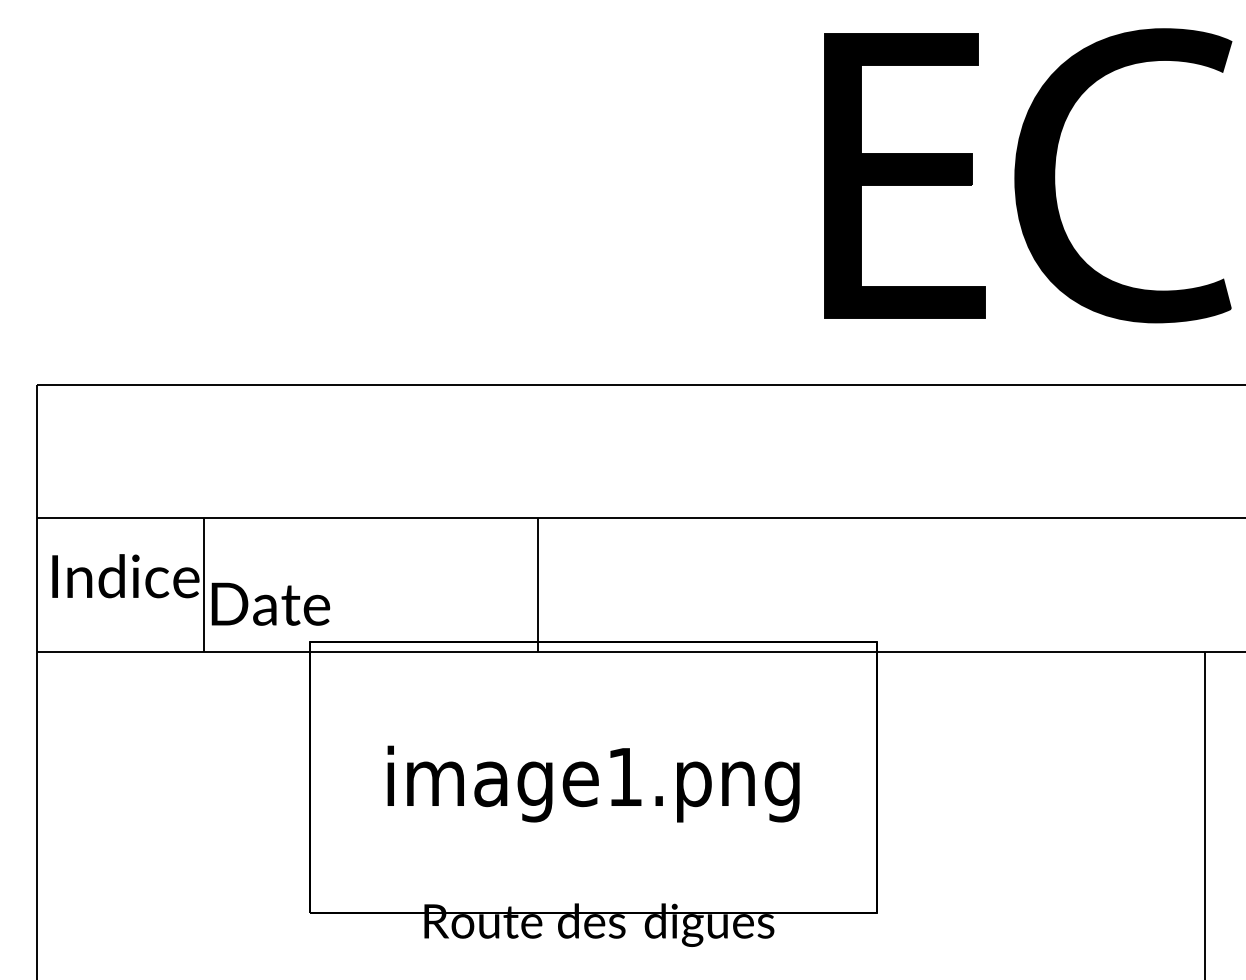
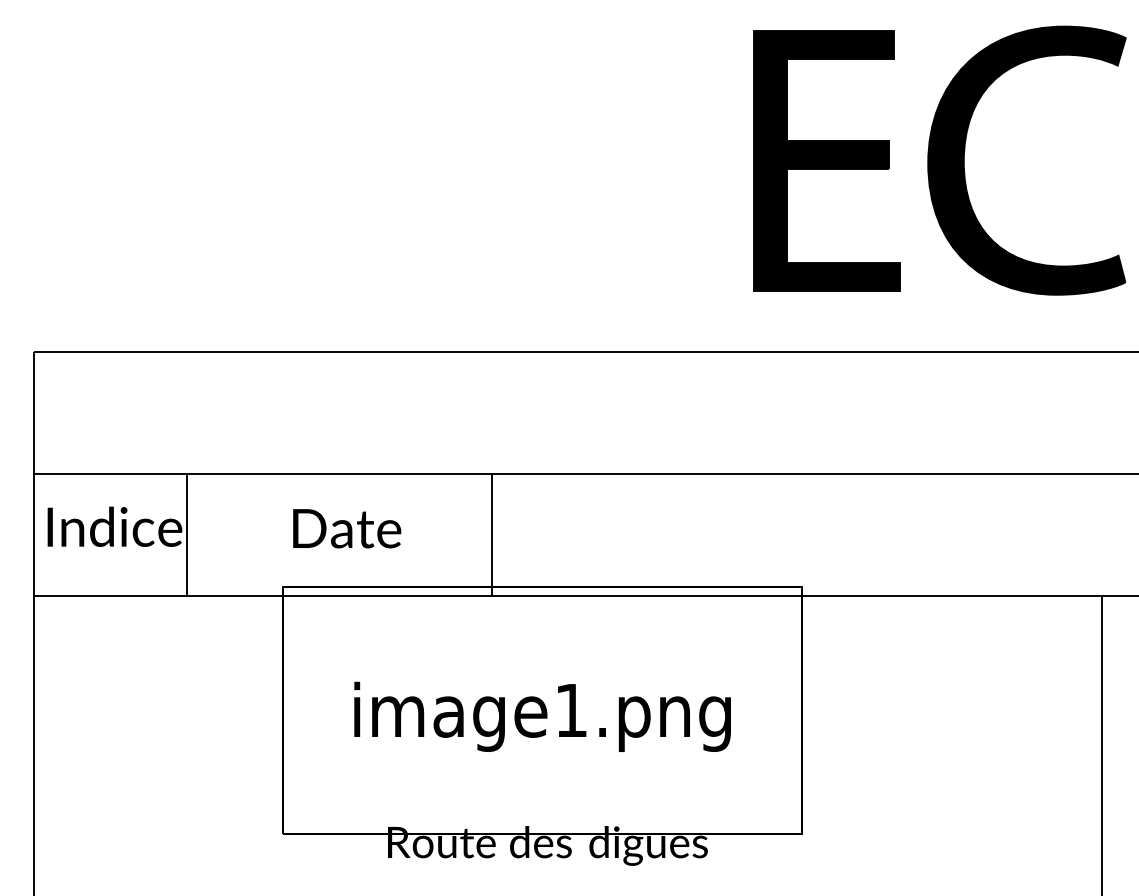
text: (270, 603) -> (346, 528), moved

